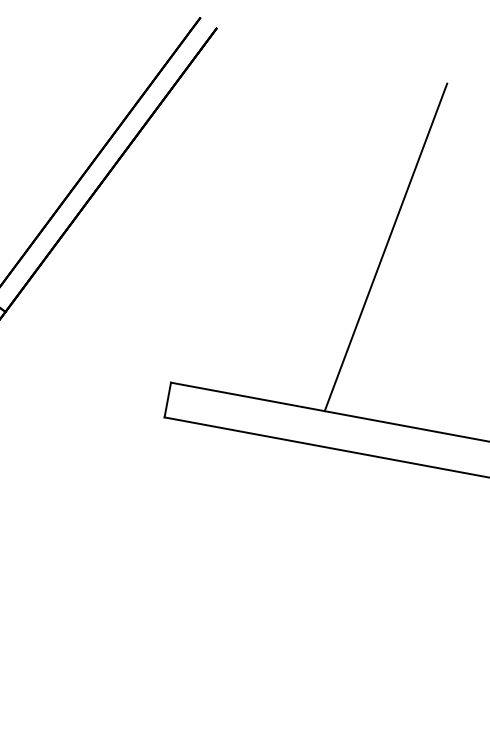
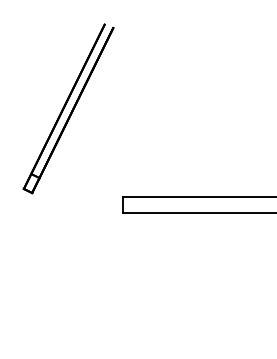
line: (385, 245) -> (210, 114), removed

